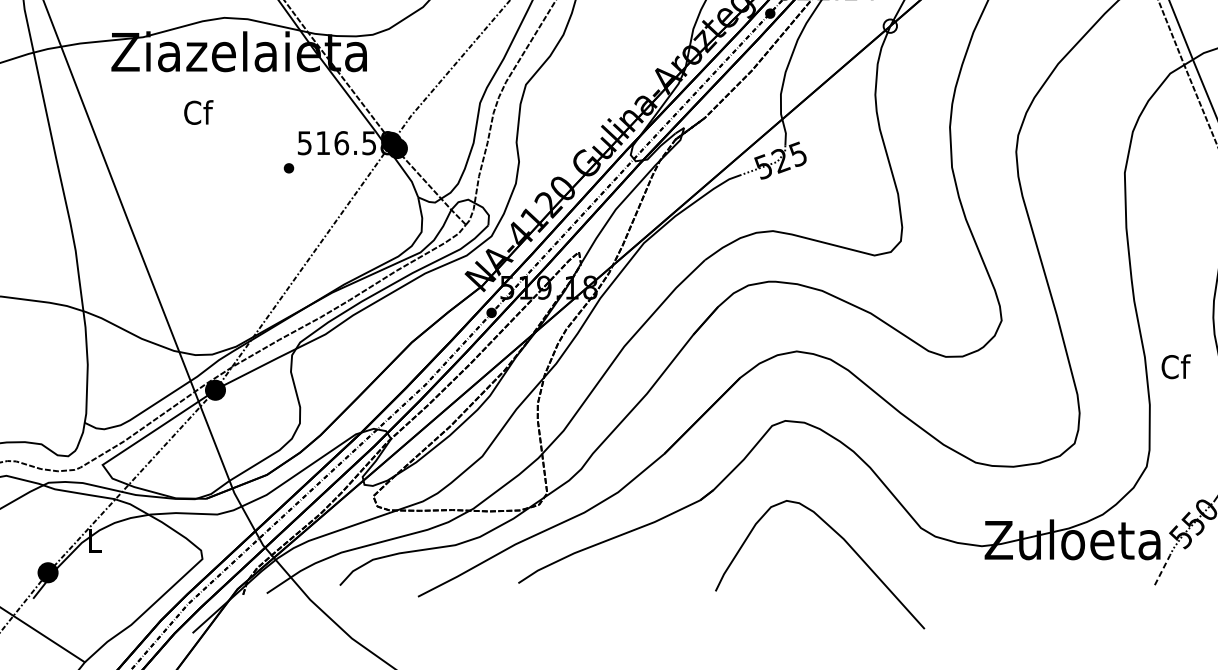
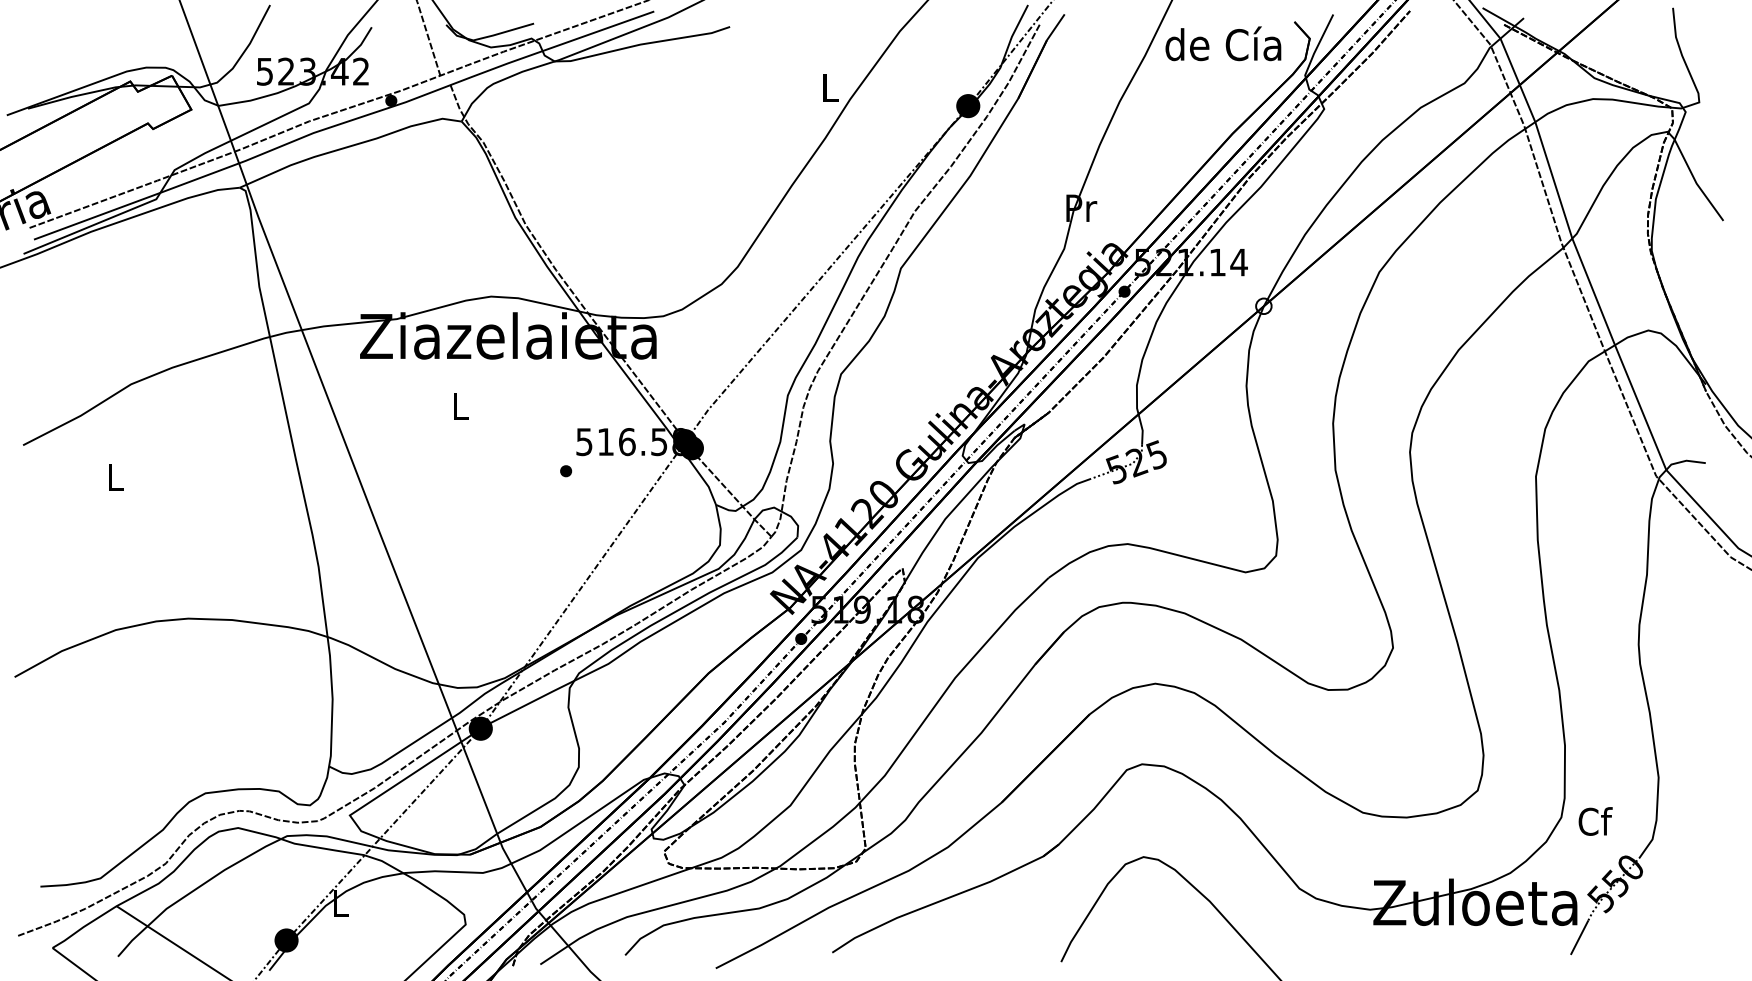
text: (198, 112) -> (461, 406), Cf -> L
text: (1176, 366) -> (1595, 821), moved
line: (1162, 570) -> (1579, 937), dashed -> solid

